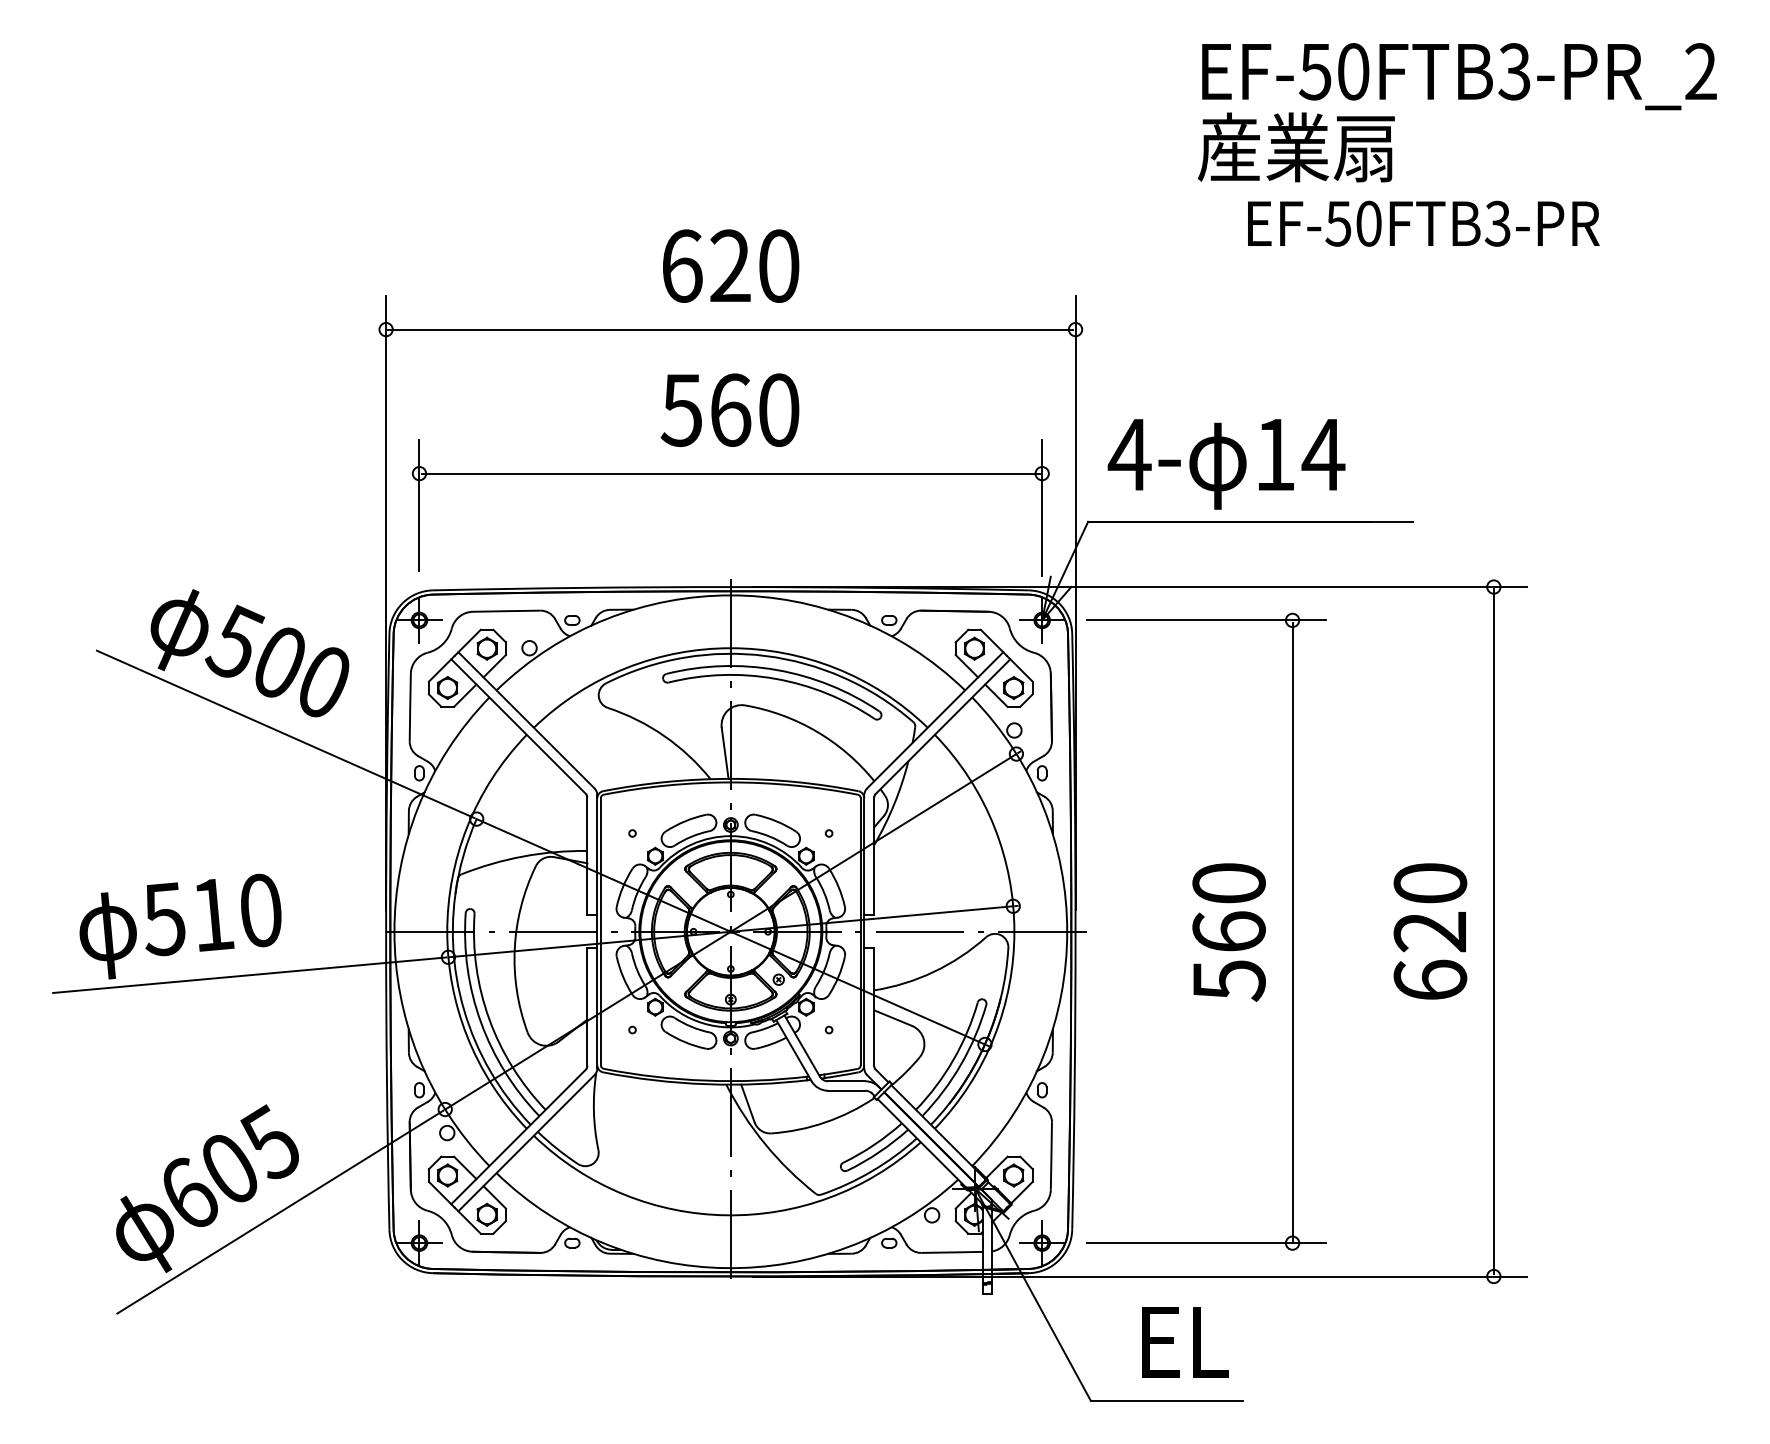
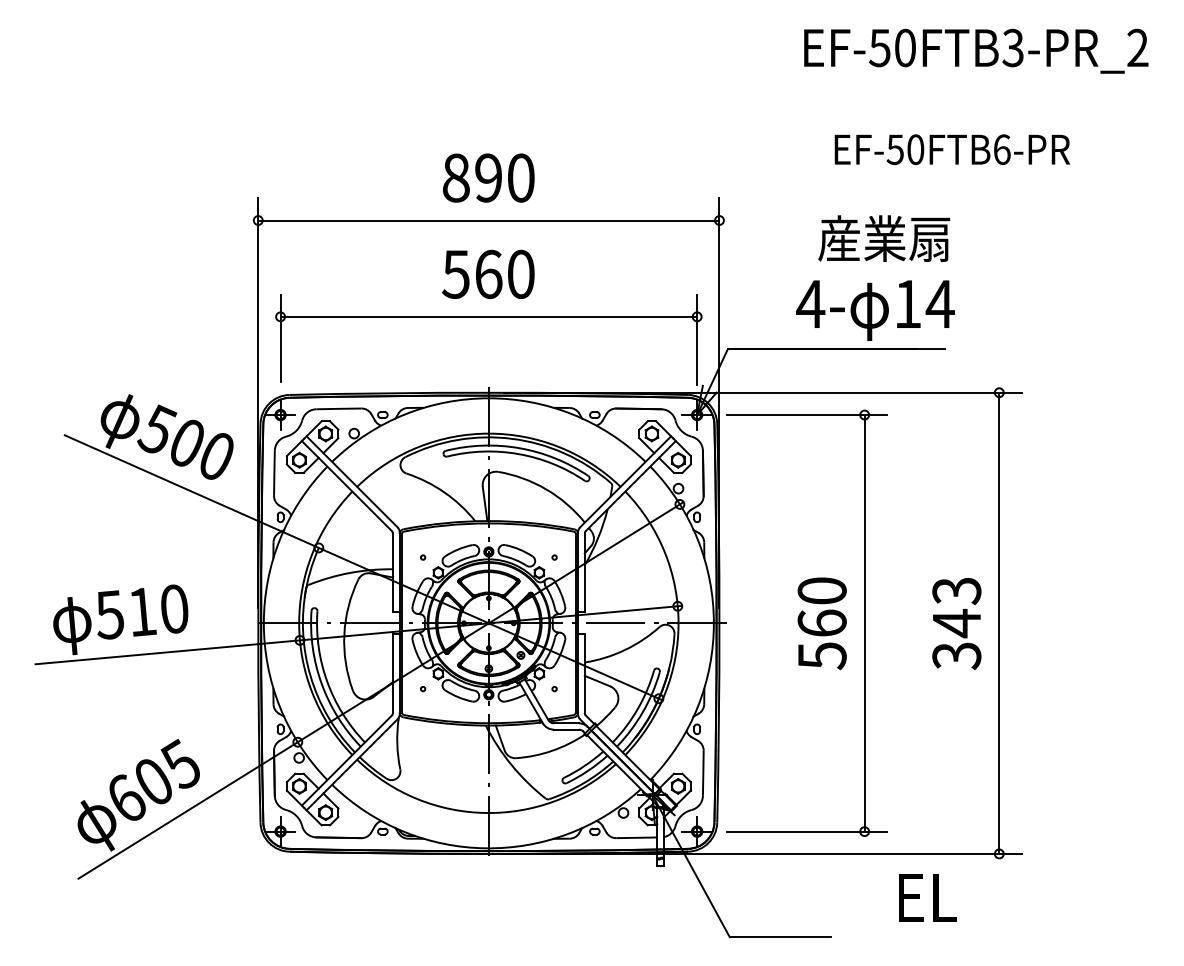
text: (1296, 147) -> (884, 238), moved
text: (1497, 223) -> (1001, 149), EF-50FTB3-PR -> EF-50FTB6-PR
text: (706, 265) -> (472, 177), 620 -> 890
text: (1226, 464) -> (875, 310), moved
text: (1429, 932) -> (956, 623), 620 -> 343
text: (1184, 1341) -> (927, 897), moved

